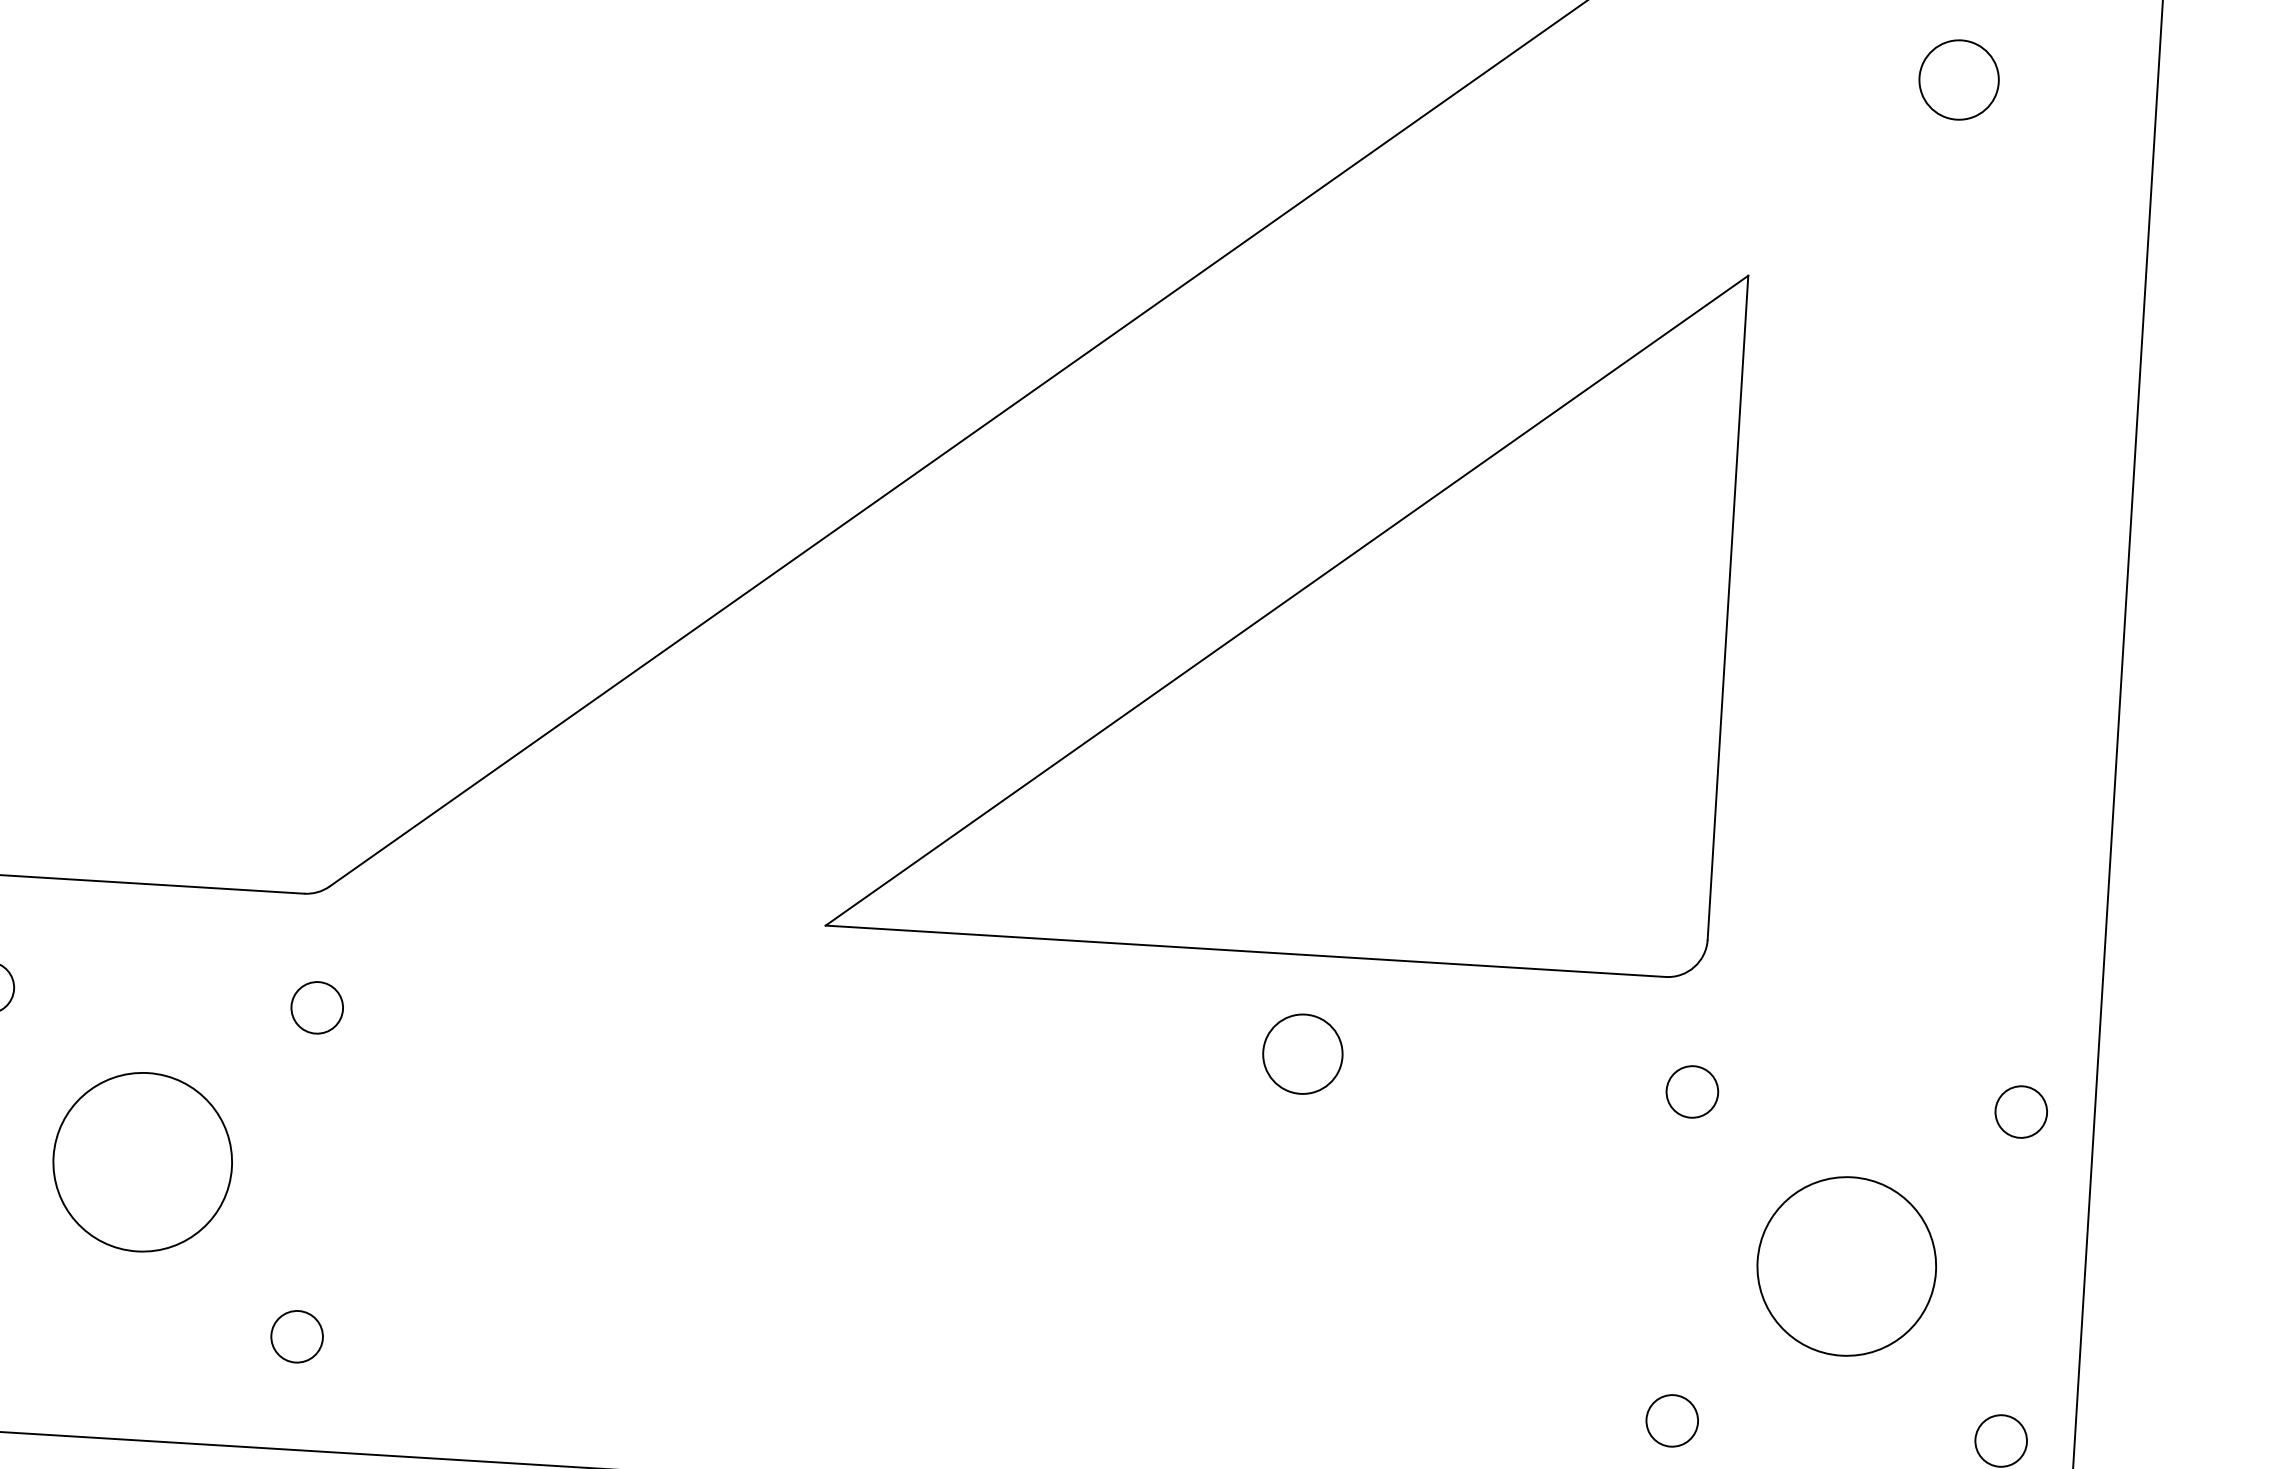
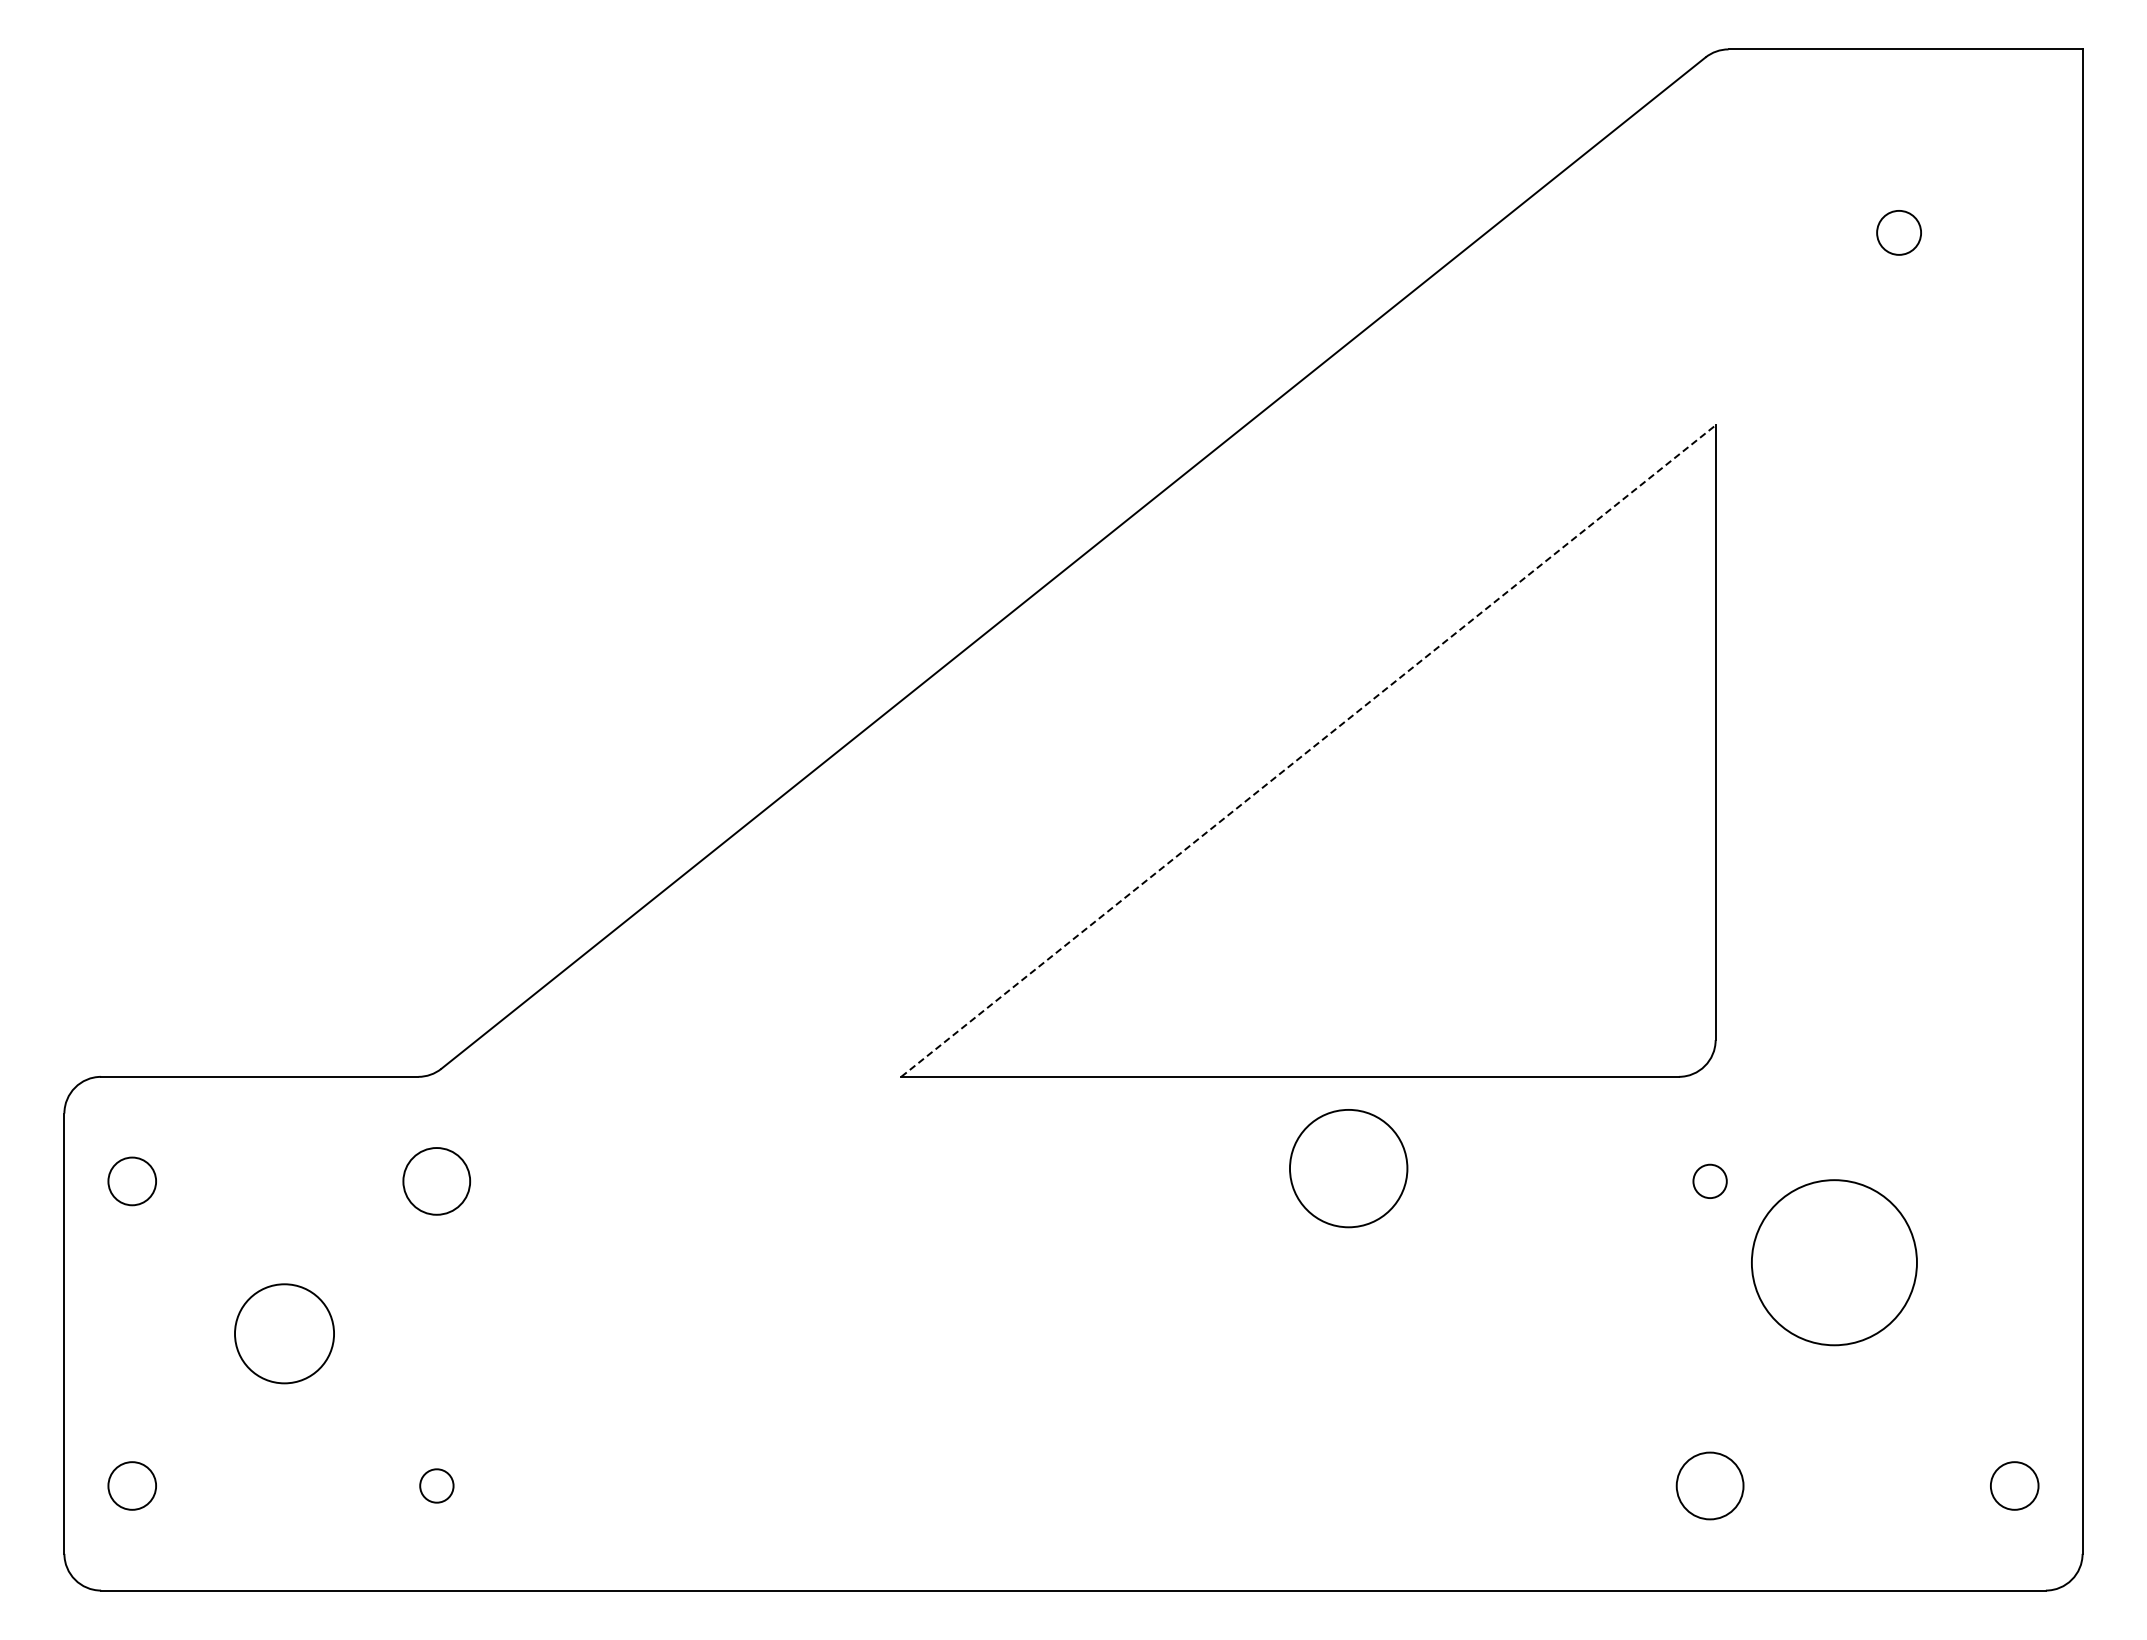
circle: (1958, 79) -> (1898, 232), size x0.6
line: (1287, 600) -> (1308, 750), solid -> dashed
circle: (316, 1007) -> (436, 1181), size x1.4
circle: (1302, 1054) -> (1348, 1168), size x1.6
circle: (1691, 1092) -> (1709, 1181), size x0.7
circle: (2021, 1112) -> (2014, 1181), removed
circle: (142, 1162) -> (284, 1333), size x0.6
circle: (1846, 1266) -> (1834, 1262), moved
circle: (296, 1336) -> (436, 1485), size x0.7
circle: (1671, 1420) -> (1709, 1485), size x1.4

